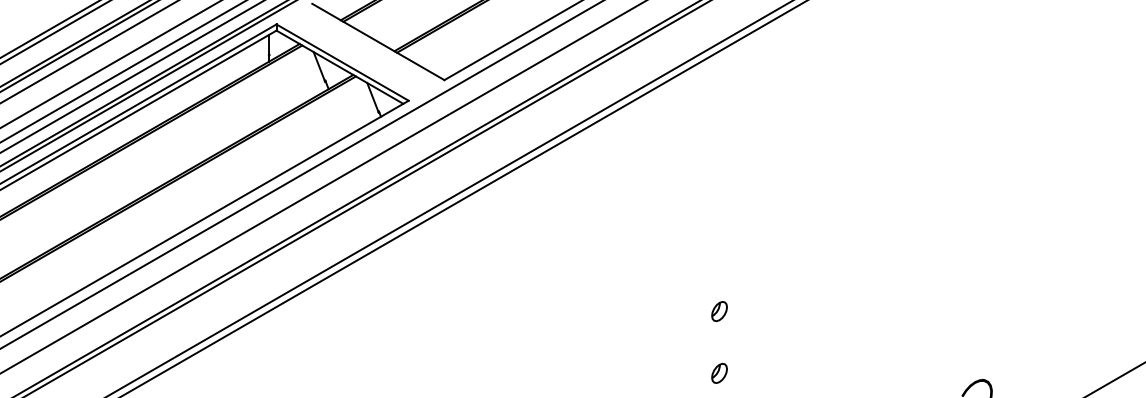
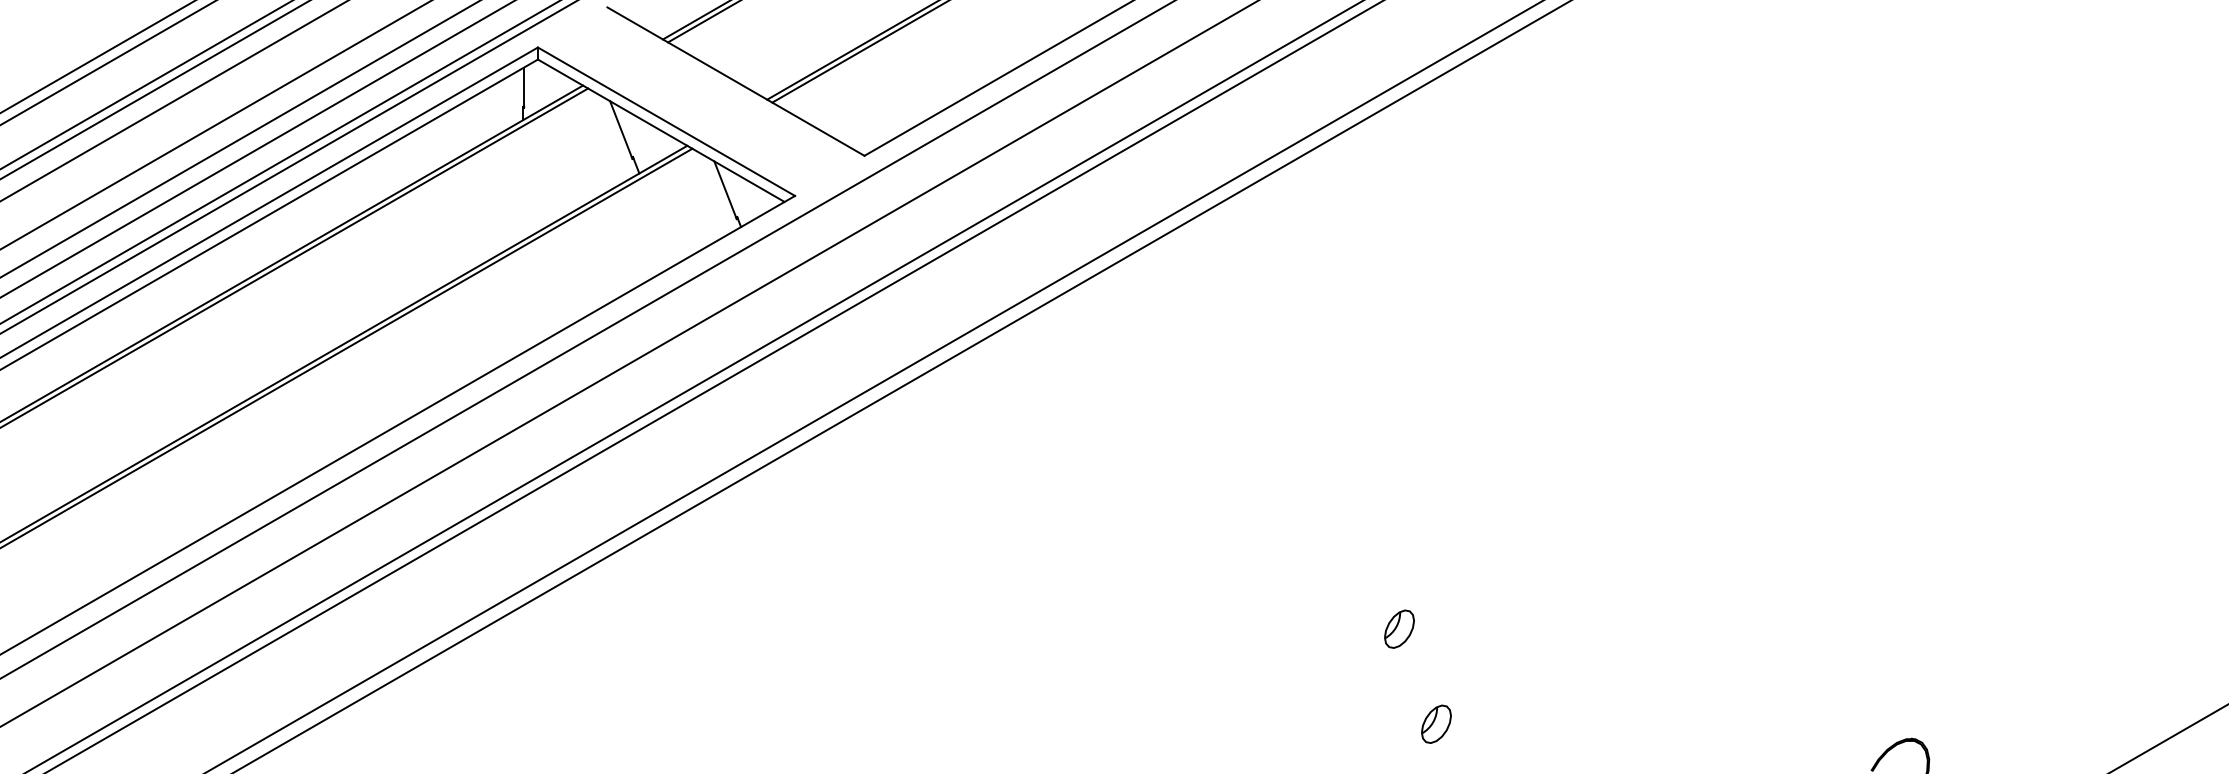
part: (719, 311) -> (1399, 629), moved
part: (719, 372) -> (1436, 722), moved

